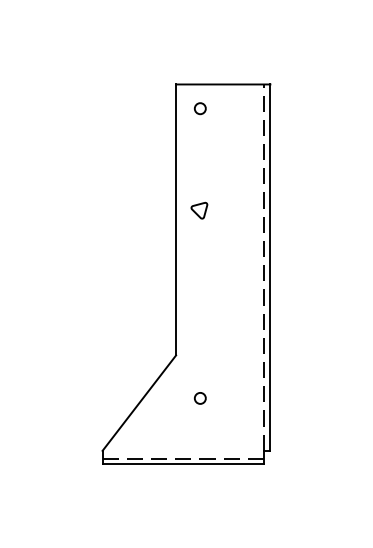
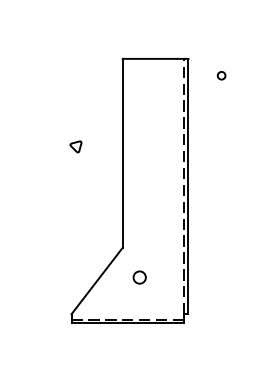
circle: (200, 108) -> (221, 75), moved
part: (198, 210) -> (75, 146), moved
circle: (200, 398) -> (139, 277), size x1.6

